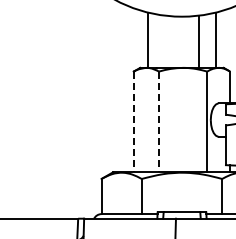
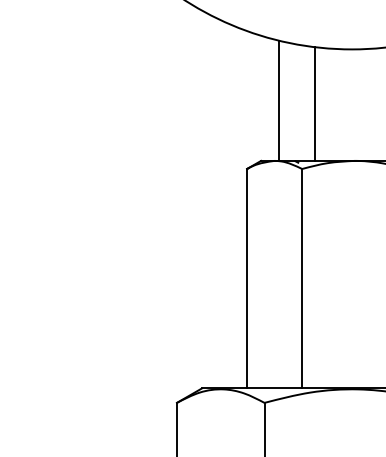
line: (165, 41) -> (316, 103), added
line: (133, 122) -> (246, 279), dashed -> solid
line: (159, 122) -> (303, 279), dashed -> solid

